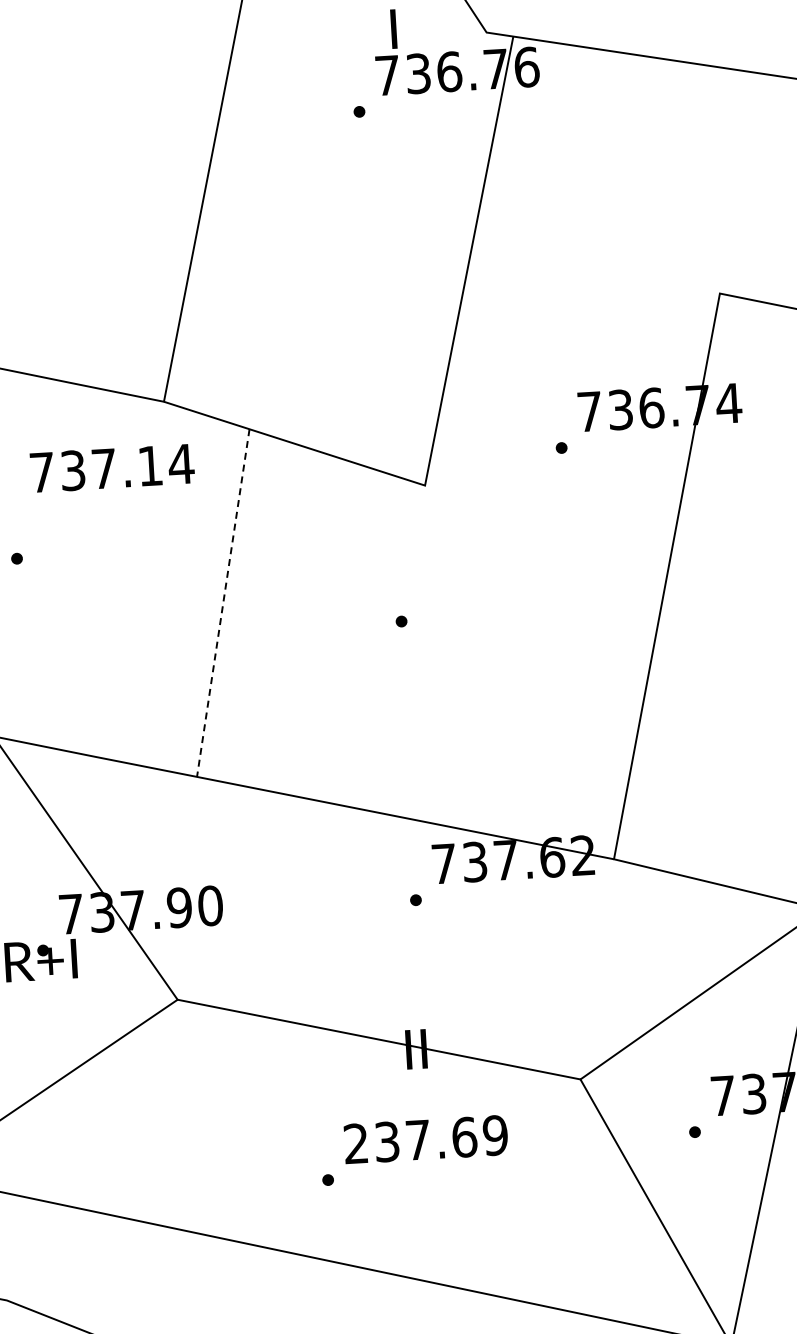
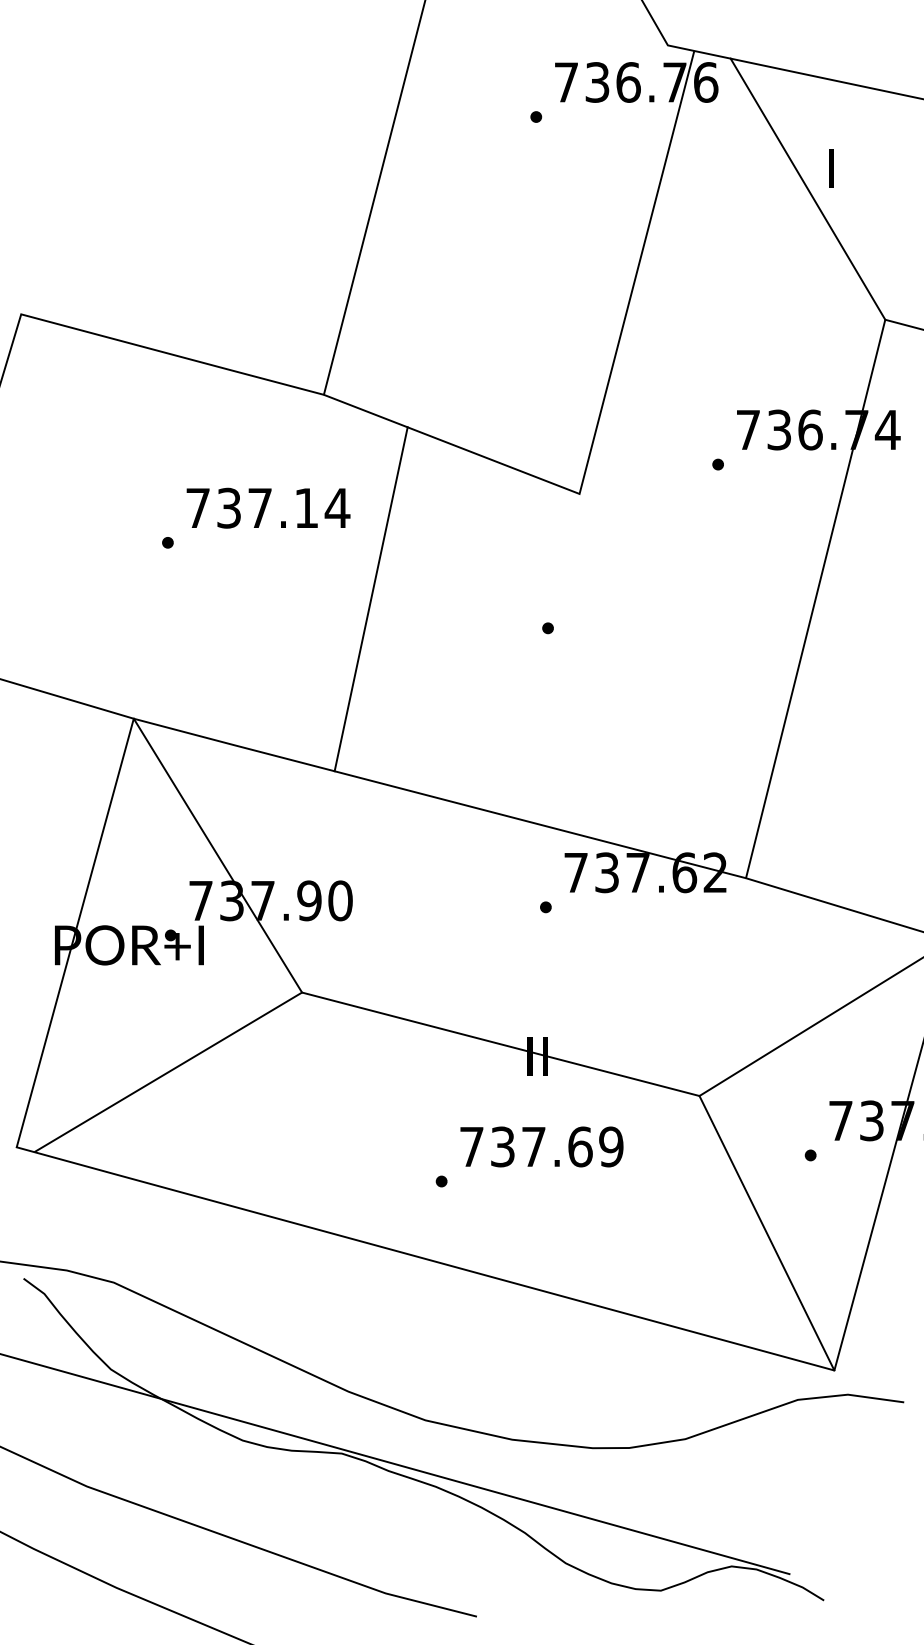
text: (393, 29) -> (831, 168), moved
line: (634, 167) -> (807, 188), added
text: (112, 467) -> (268, 507), moved
line: (223, 603) -> (371, 599), dashed -> solid
text: (355, 1143) -> (471, 1146), 237.69 -> 737.69

